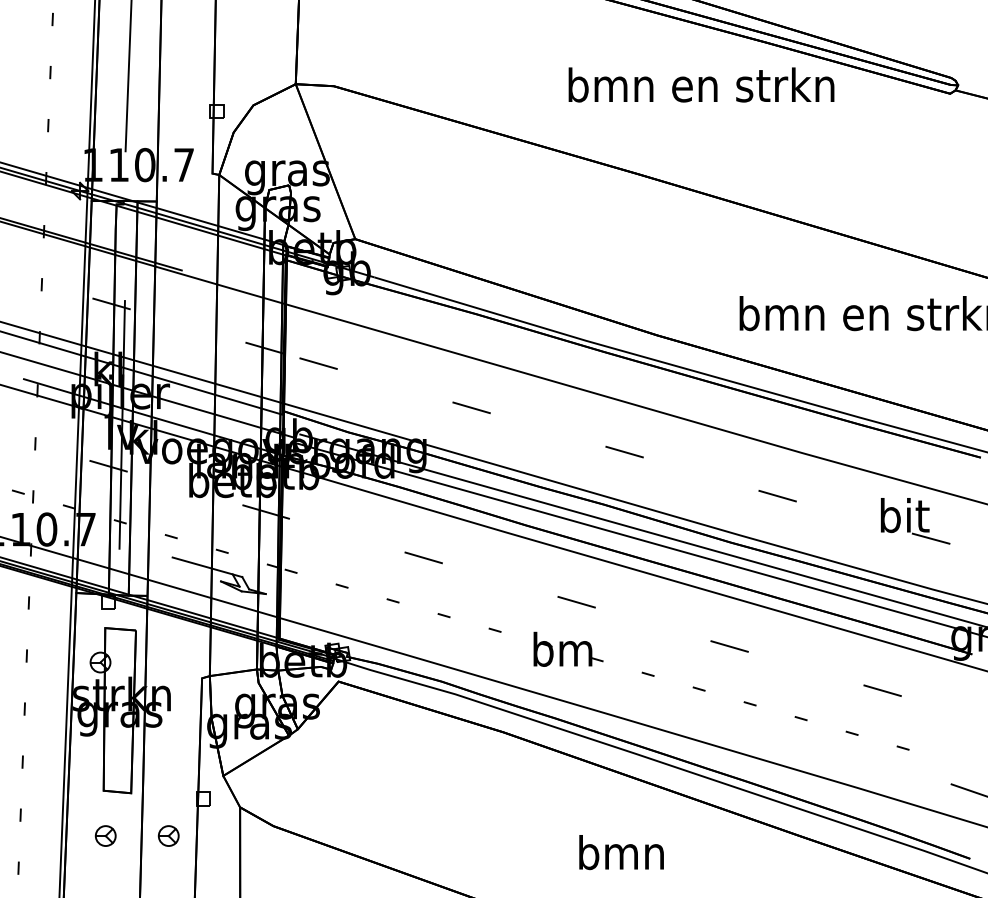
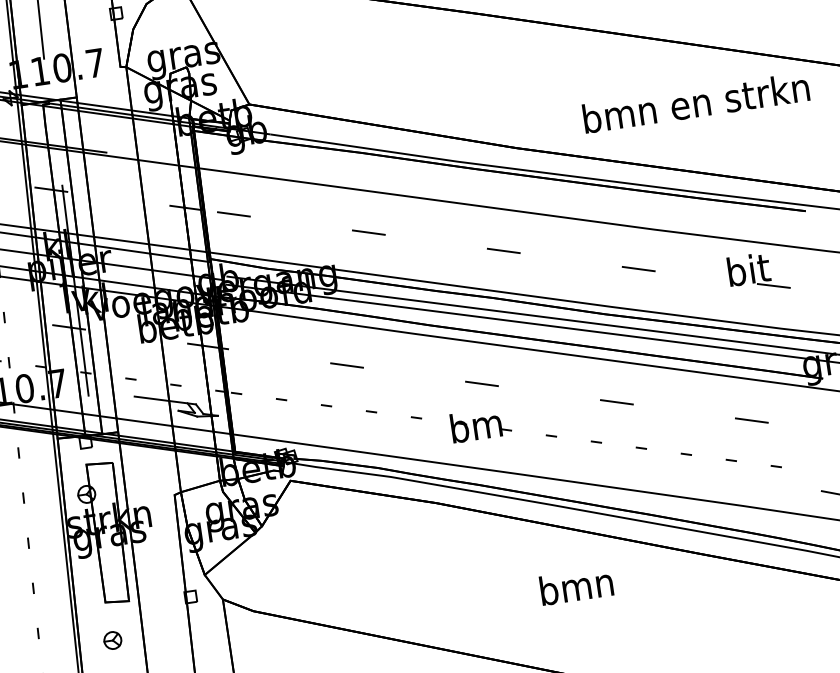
part: (168, 835) -> (165, 632), removed
text: (621, 852) -> (576, 586), moved

